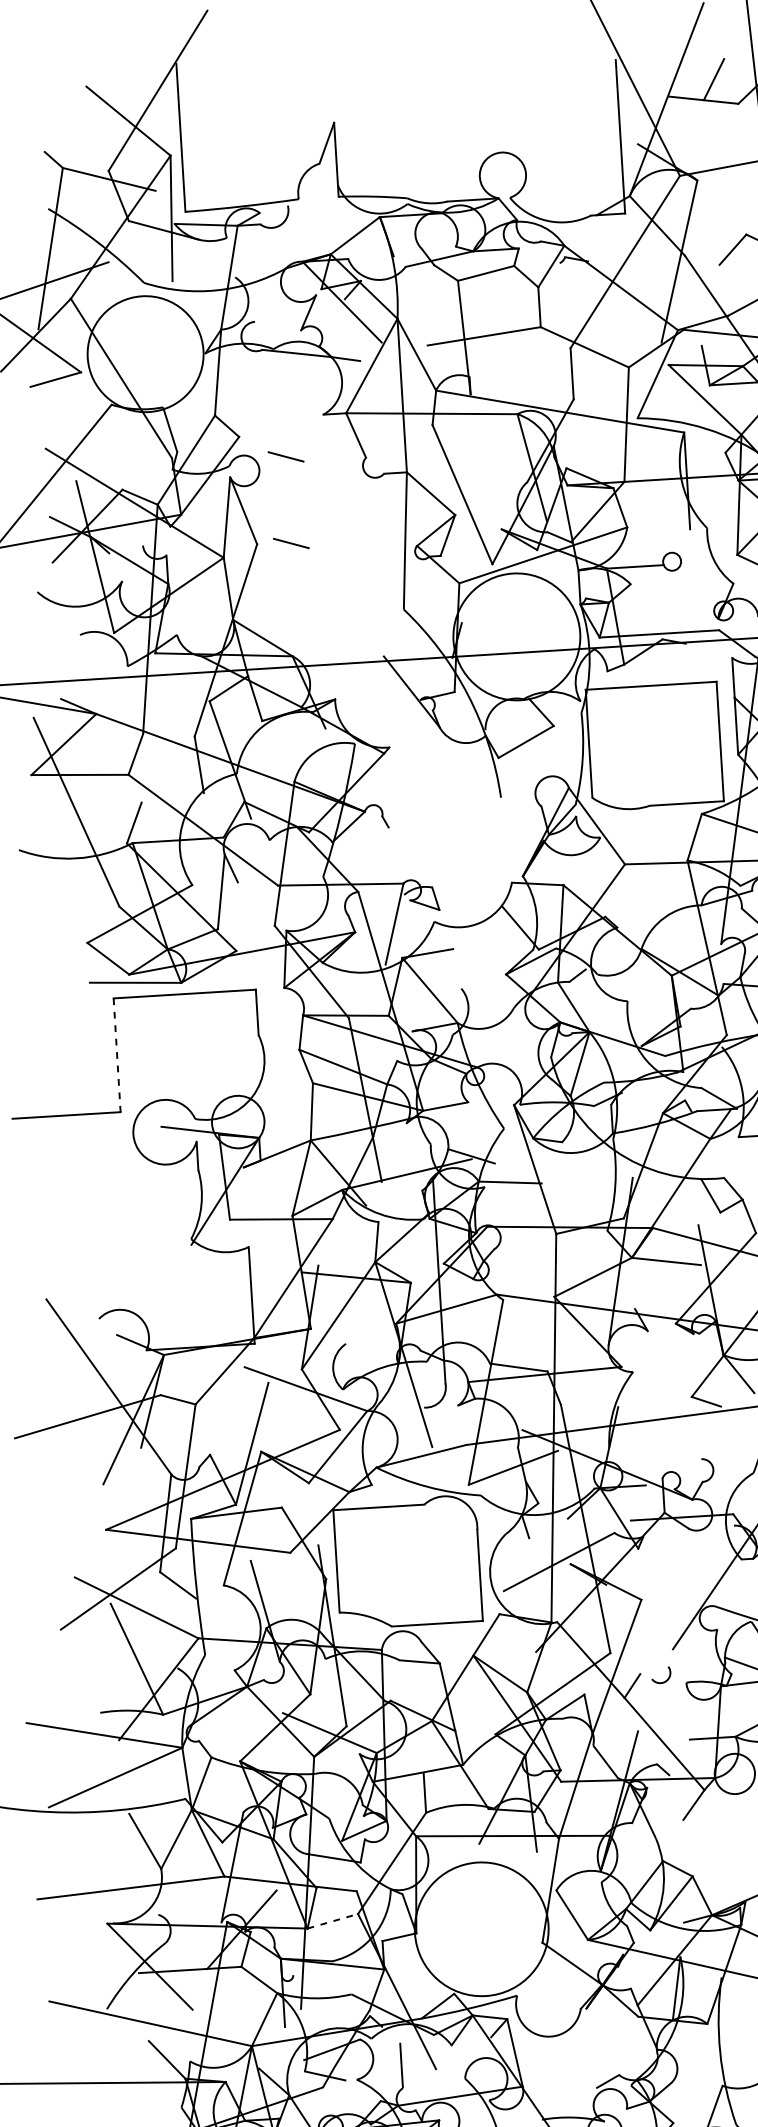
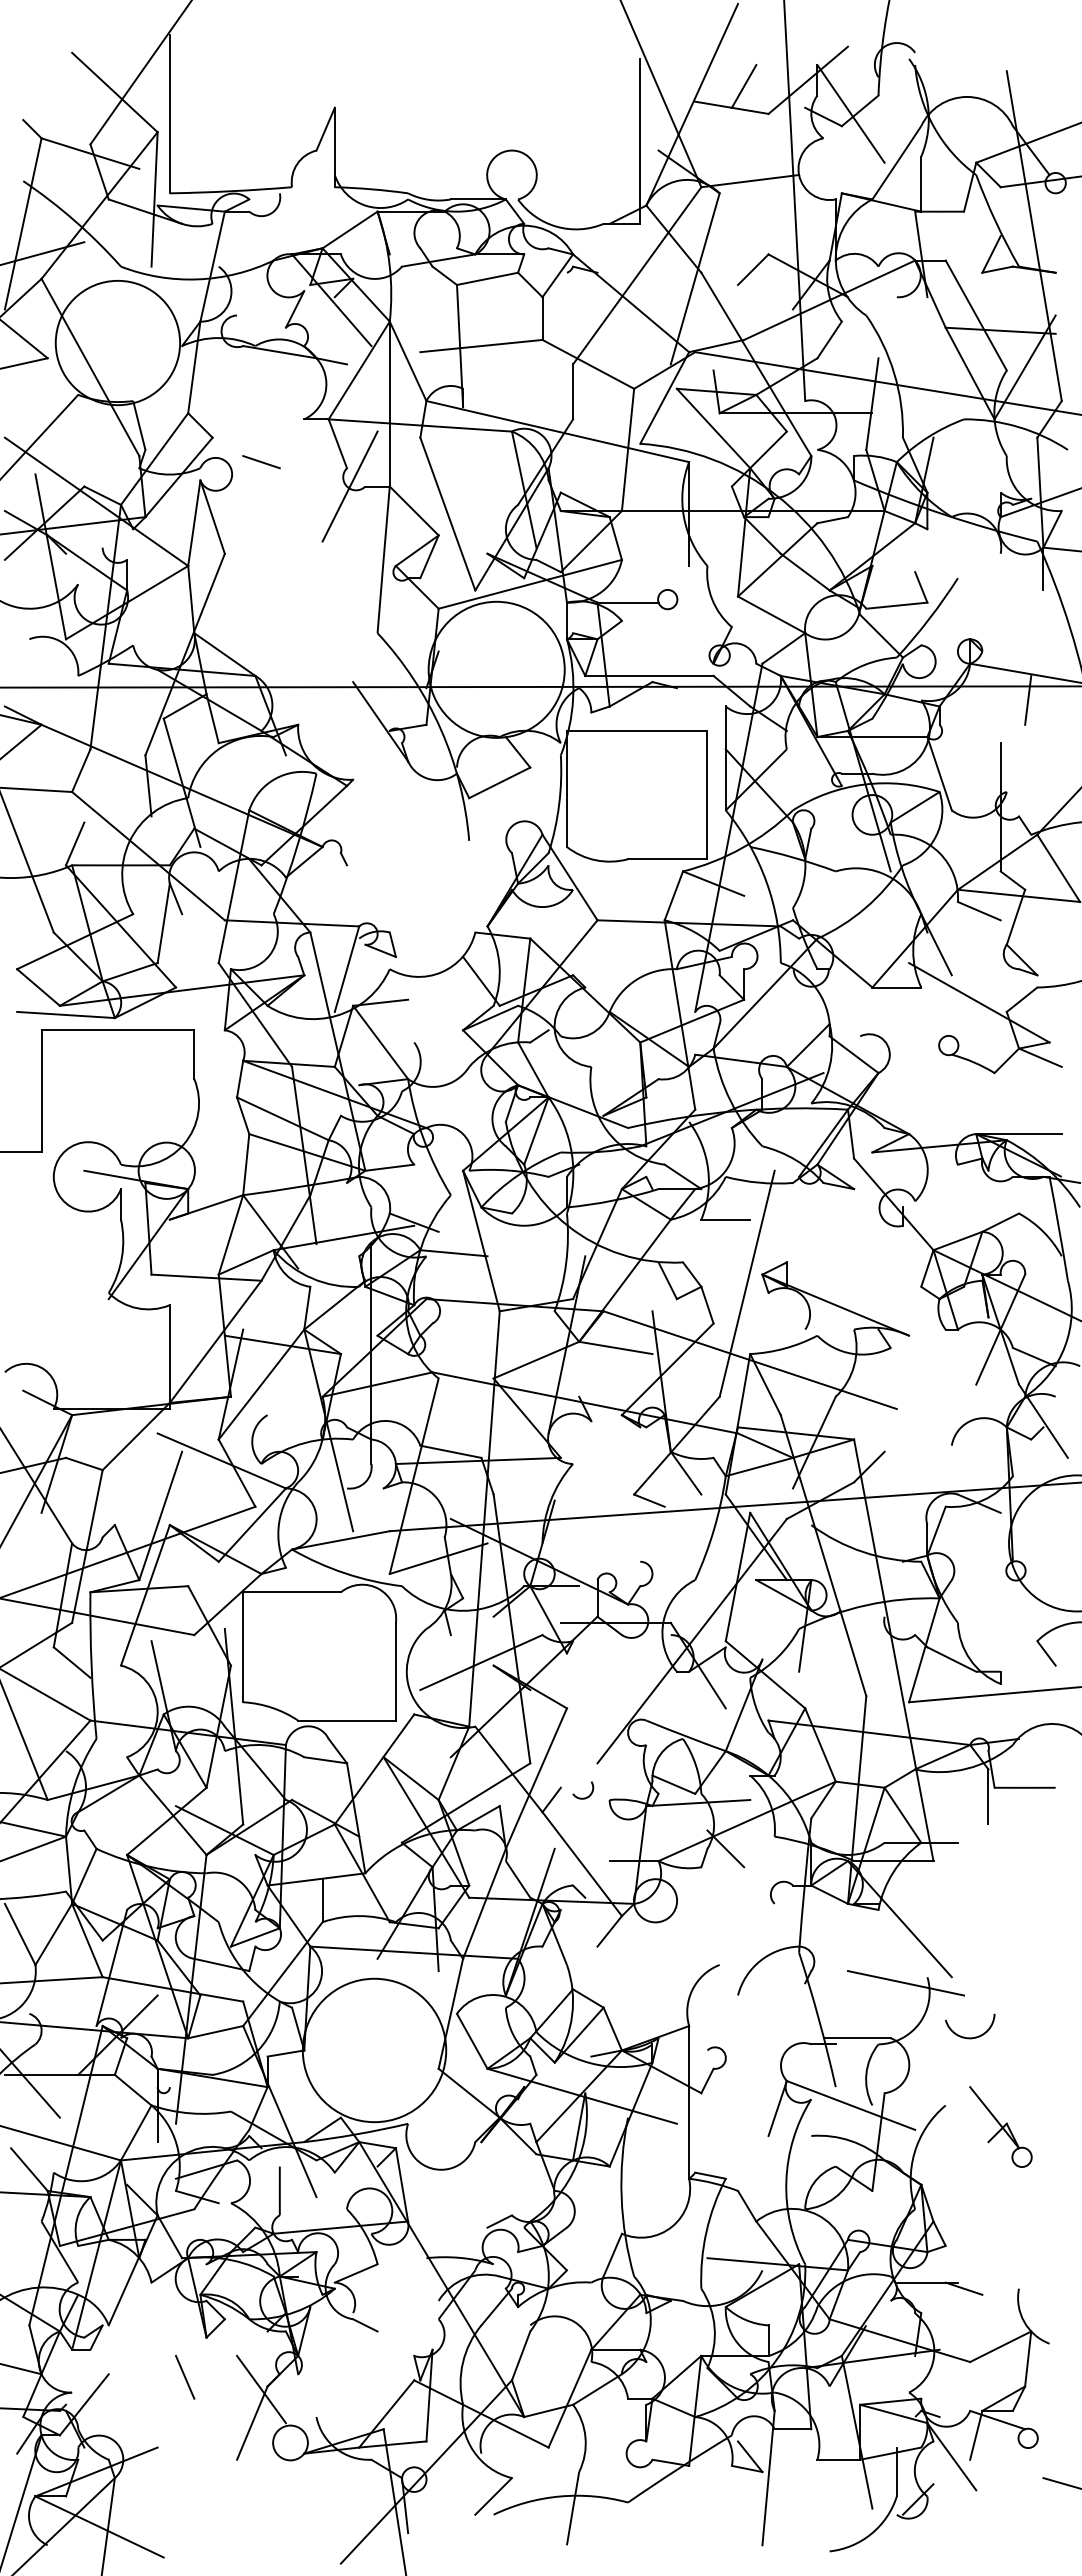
line: (369, 474) -> (349, 486), added
line: (291, 543) -> (261, 555), removed
line: (117, 1055) -> (41, 1091), dashed -> solid
line: (333, 1921) -> (216, 2032), dashed -> solid

